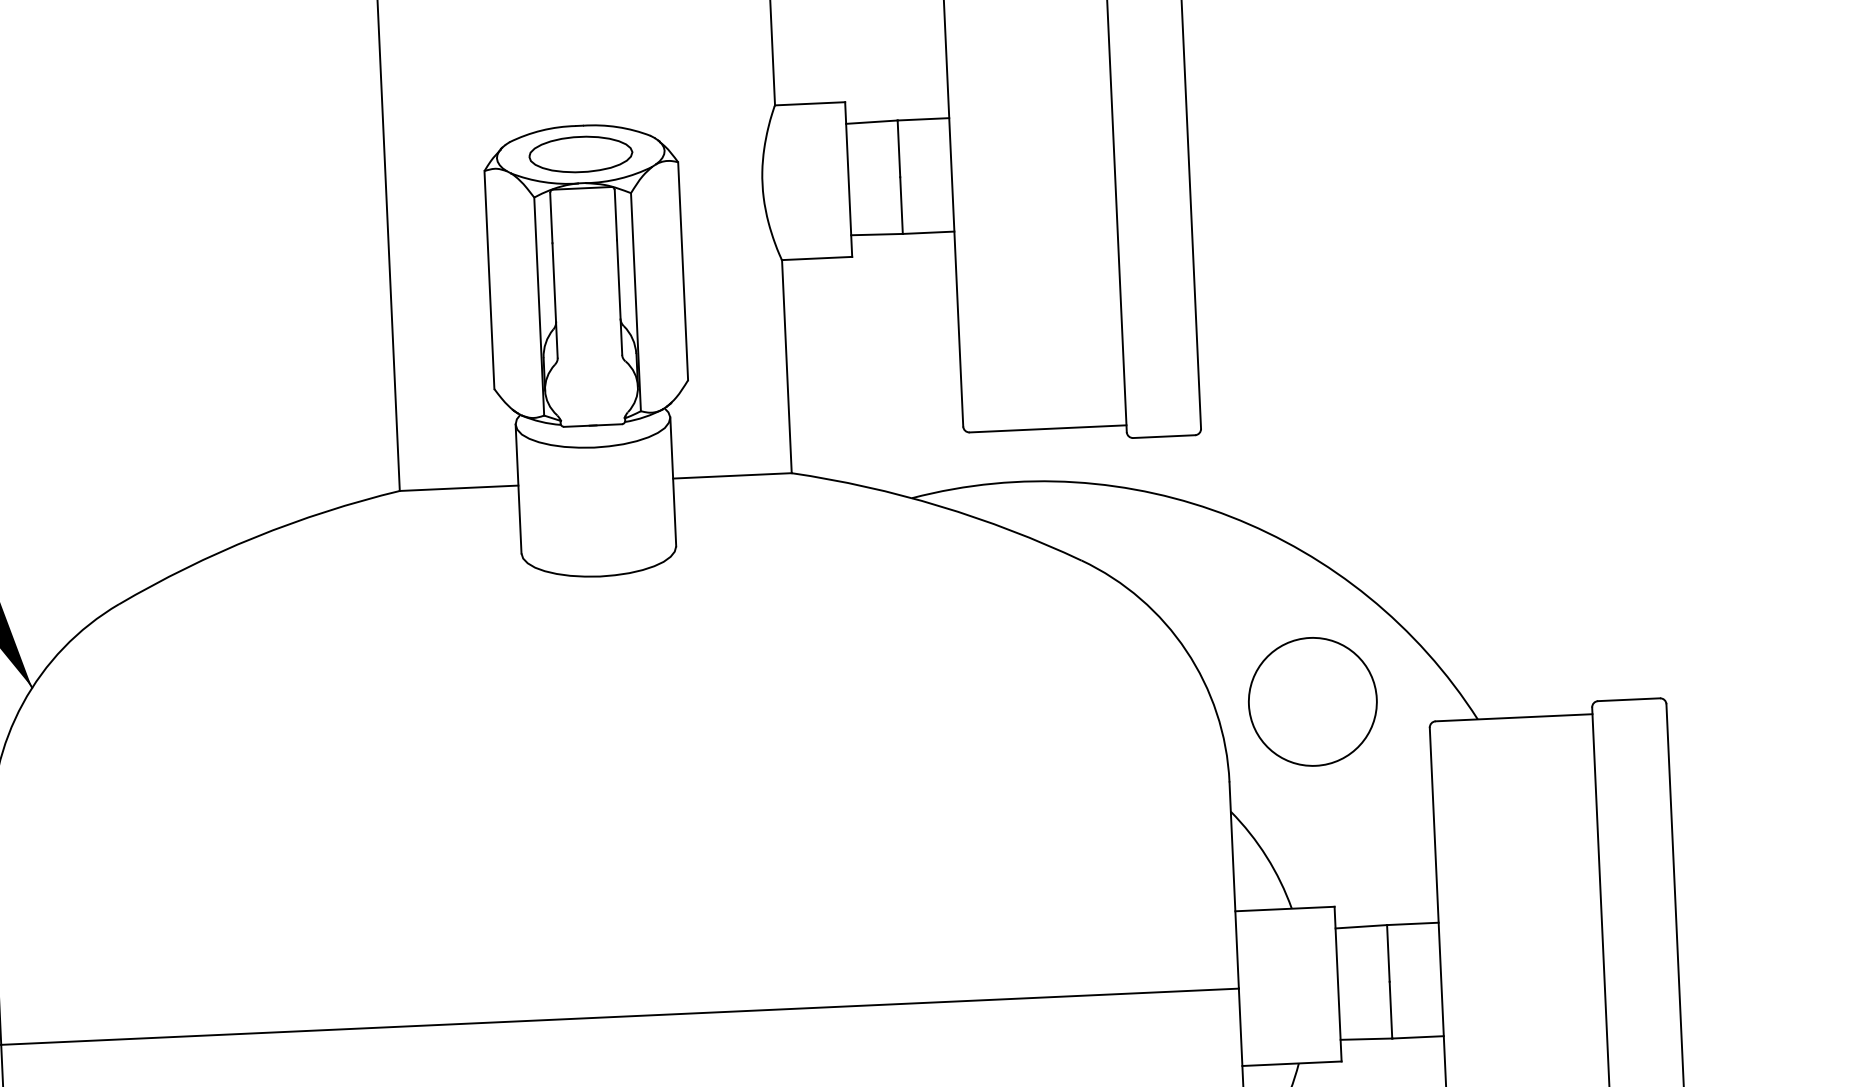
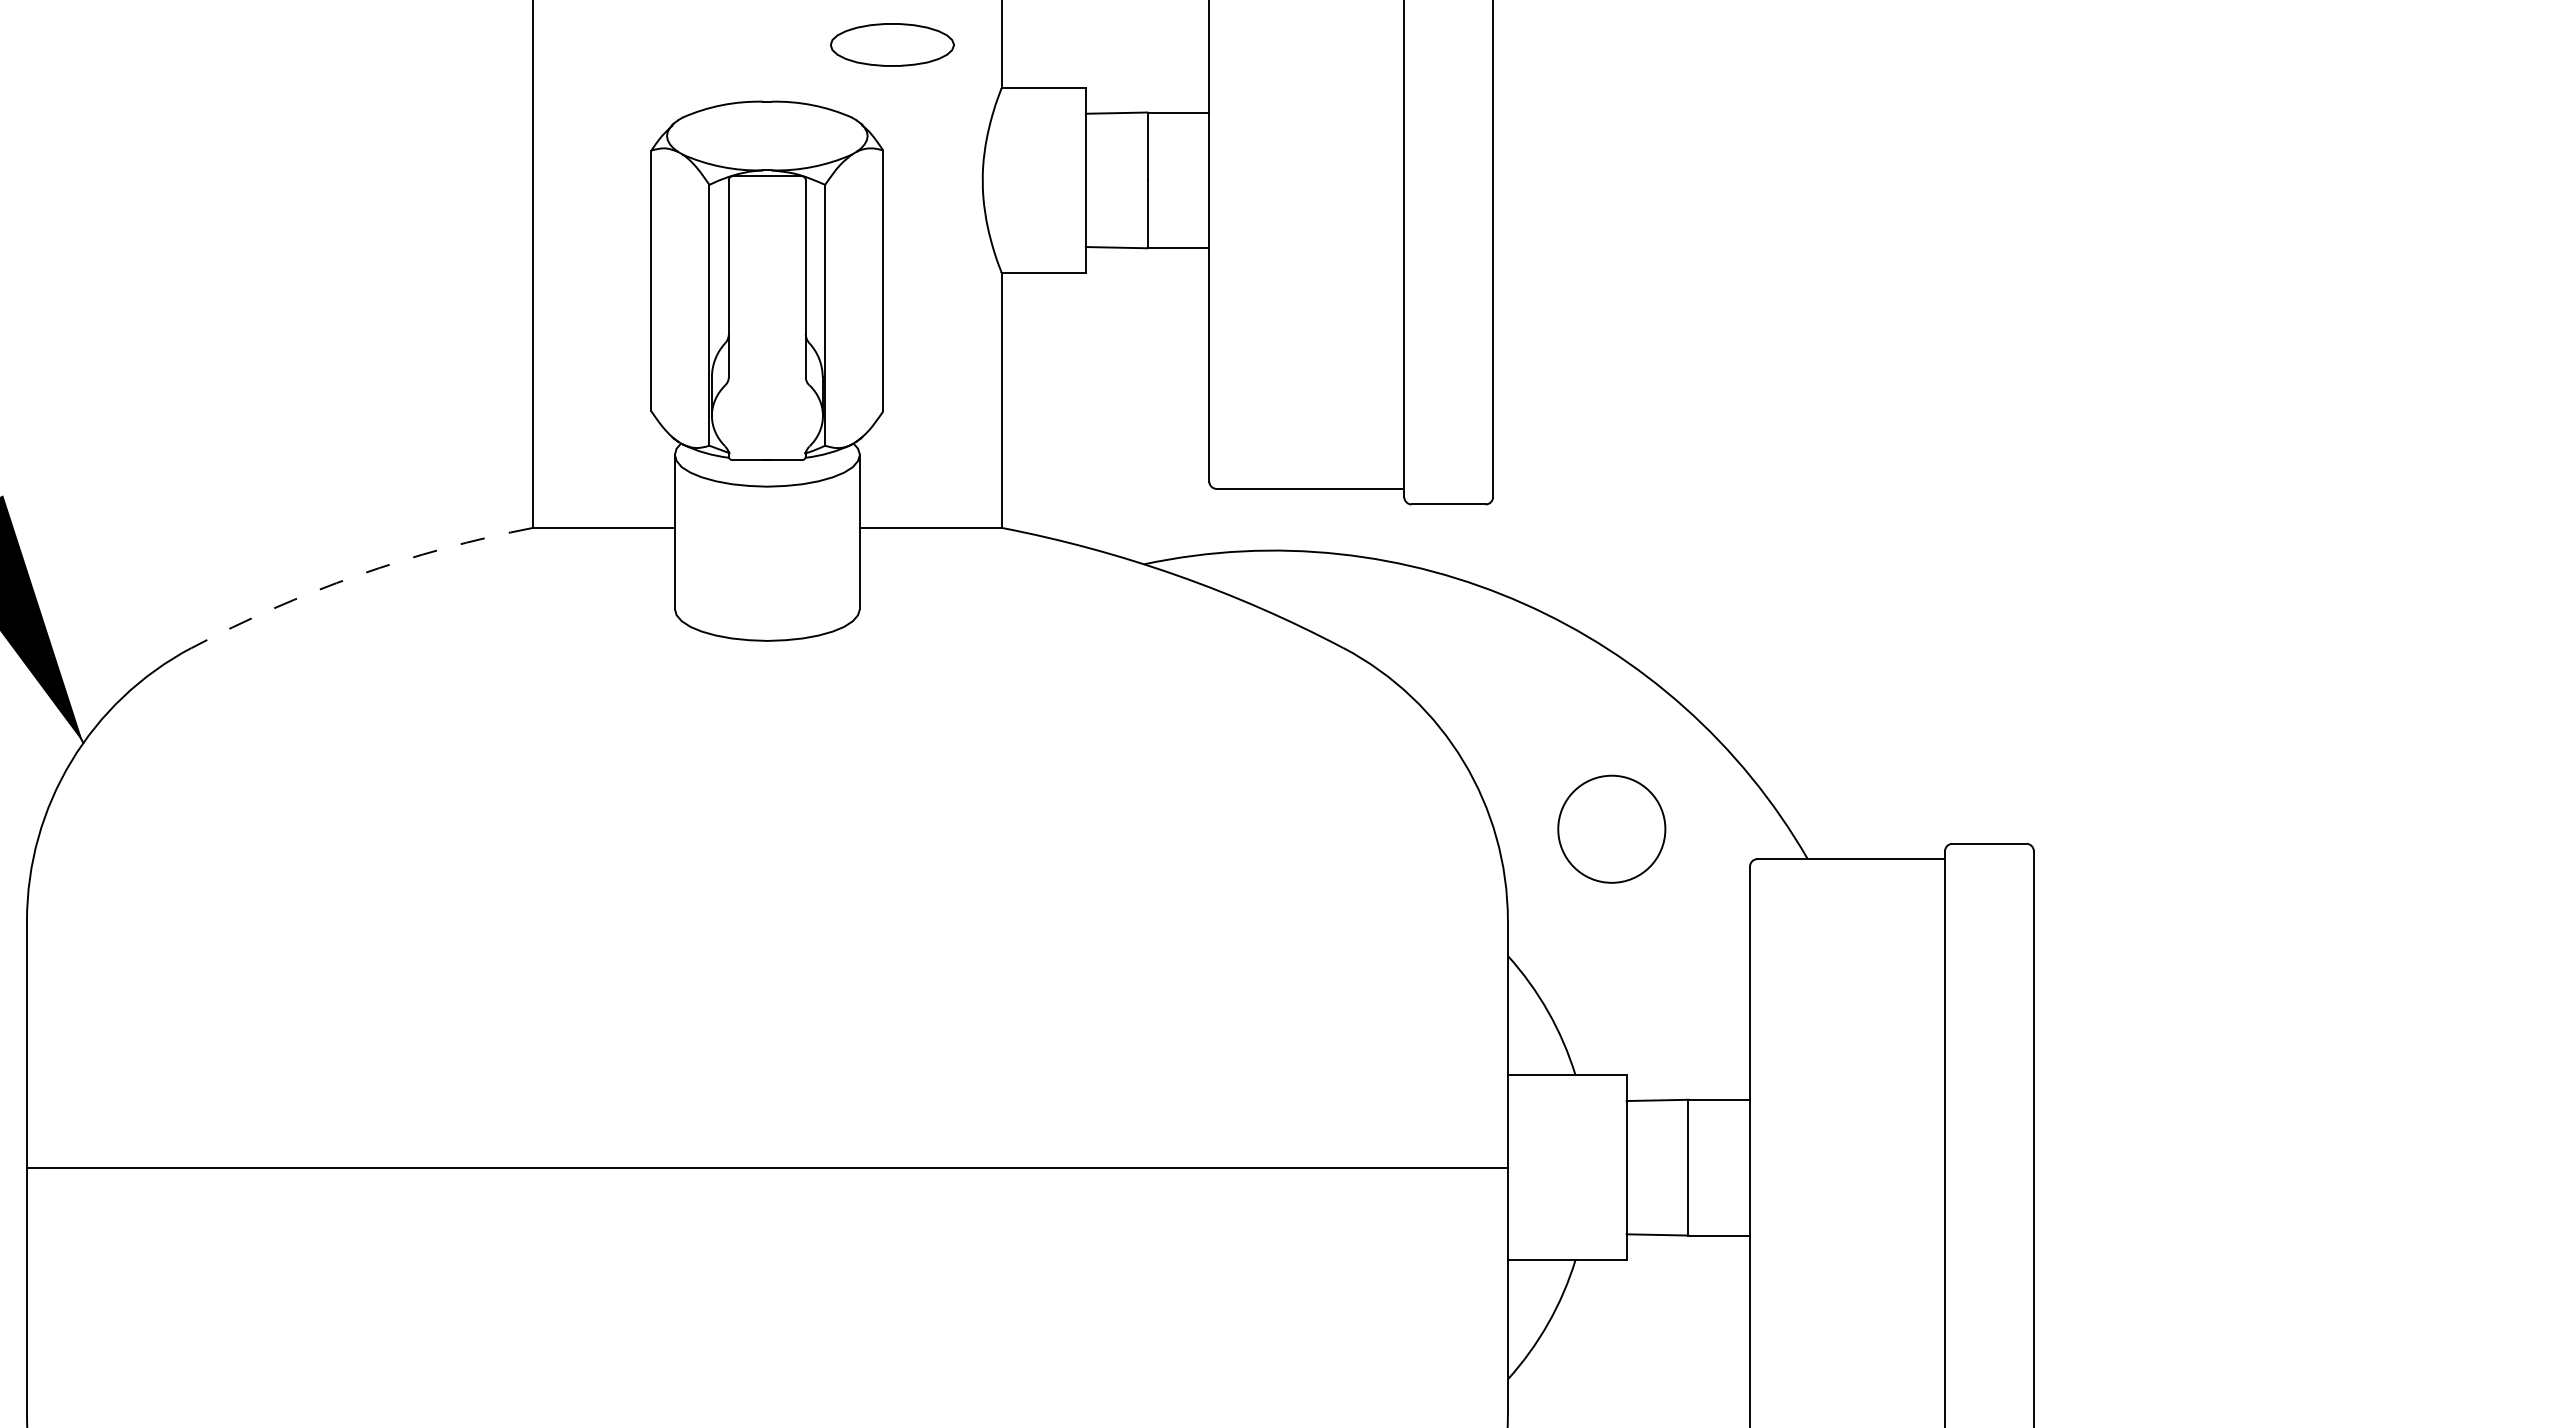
part: (580, 154) -> (892, 44), moved
arc: (254, 537) -> (357, 575), solid -> dashed
circle: (1312, 701) -> (1611, 828), size x0.7

